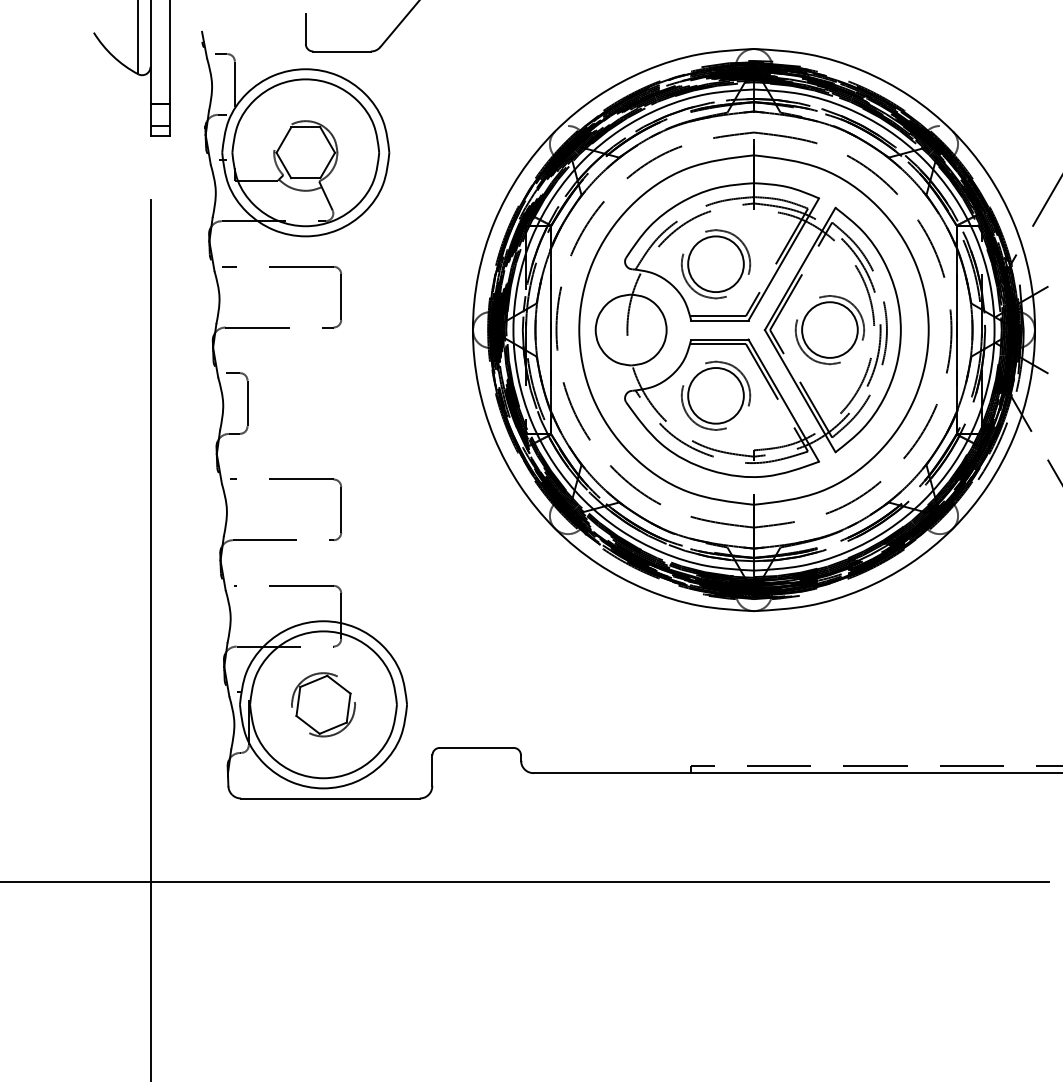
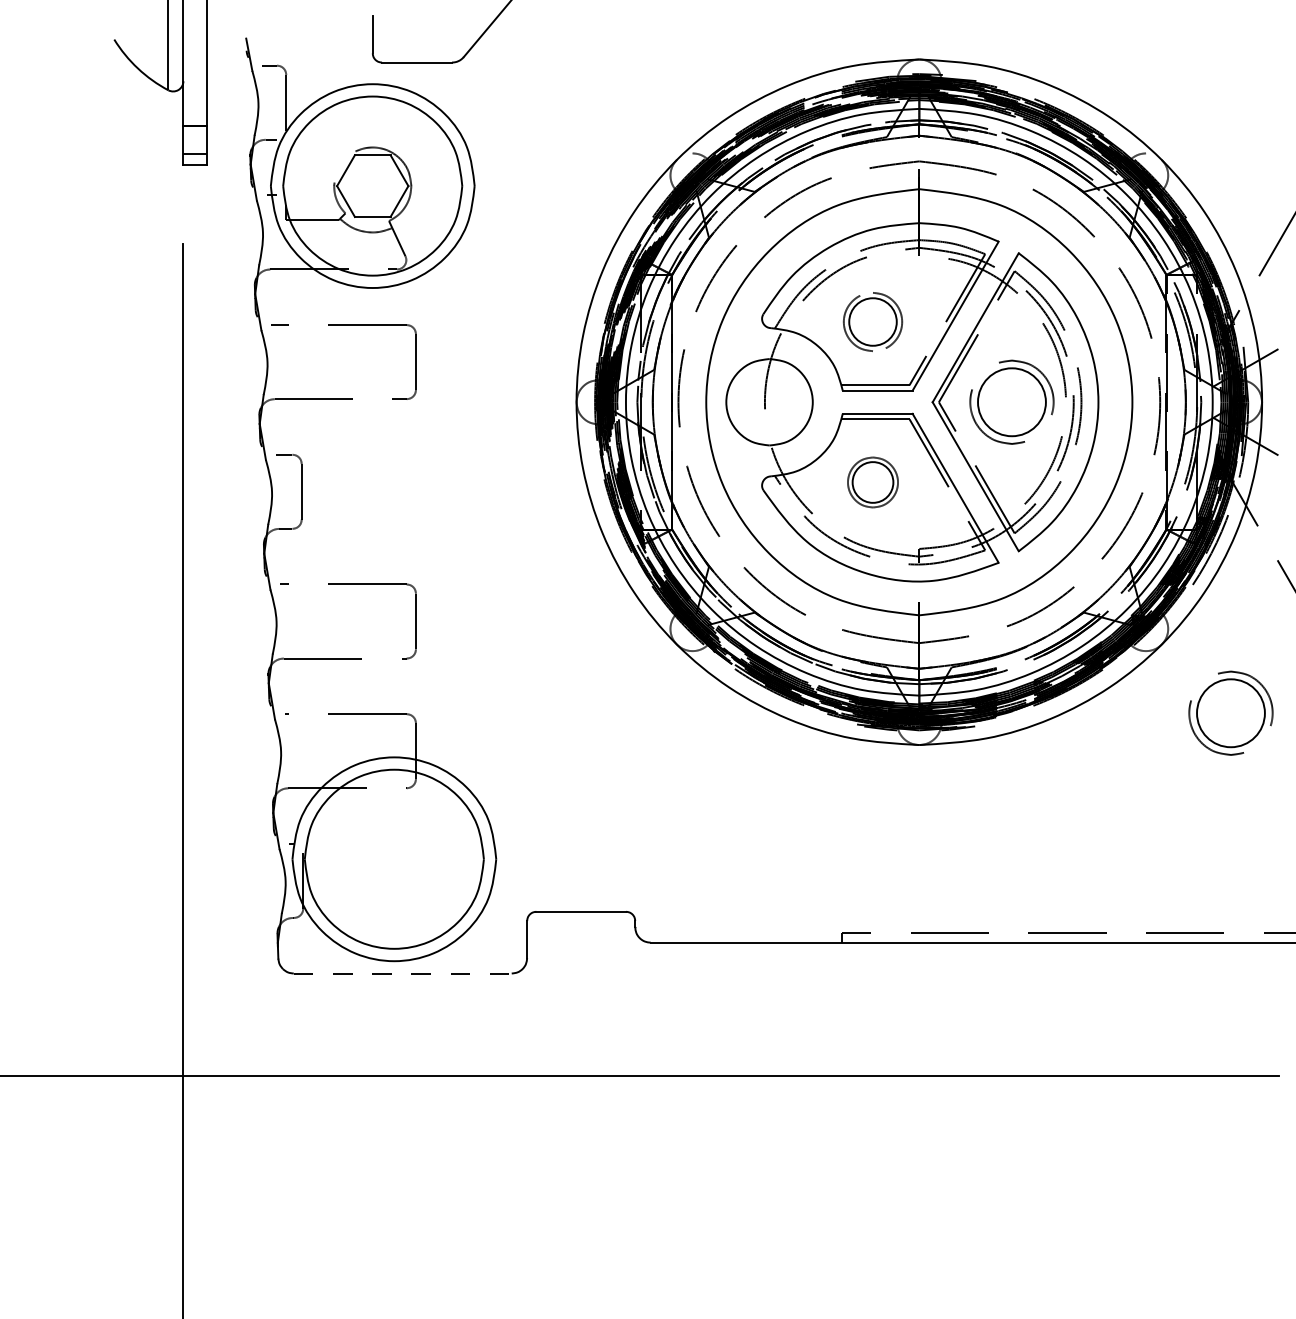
part: (715, 263) -> (872, 321), size x0.7
part: (715, 395) -> (872, 482), size x0.6
part: (1009, 584) -> (1230, 712), added
part: (322, 704) -> (393, 858), removed
line: (330, 798) -> (402, 973), solid -> dashed

